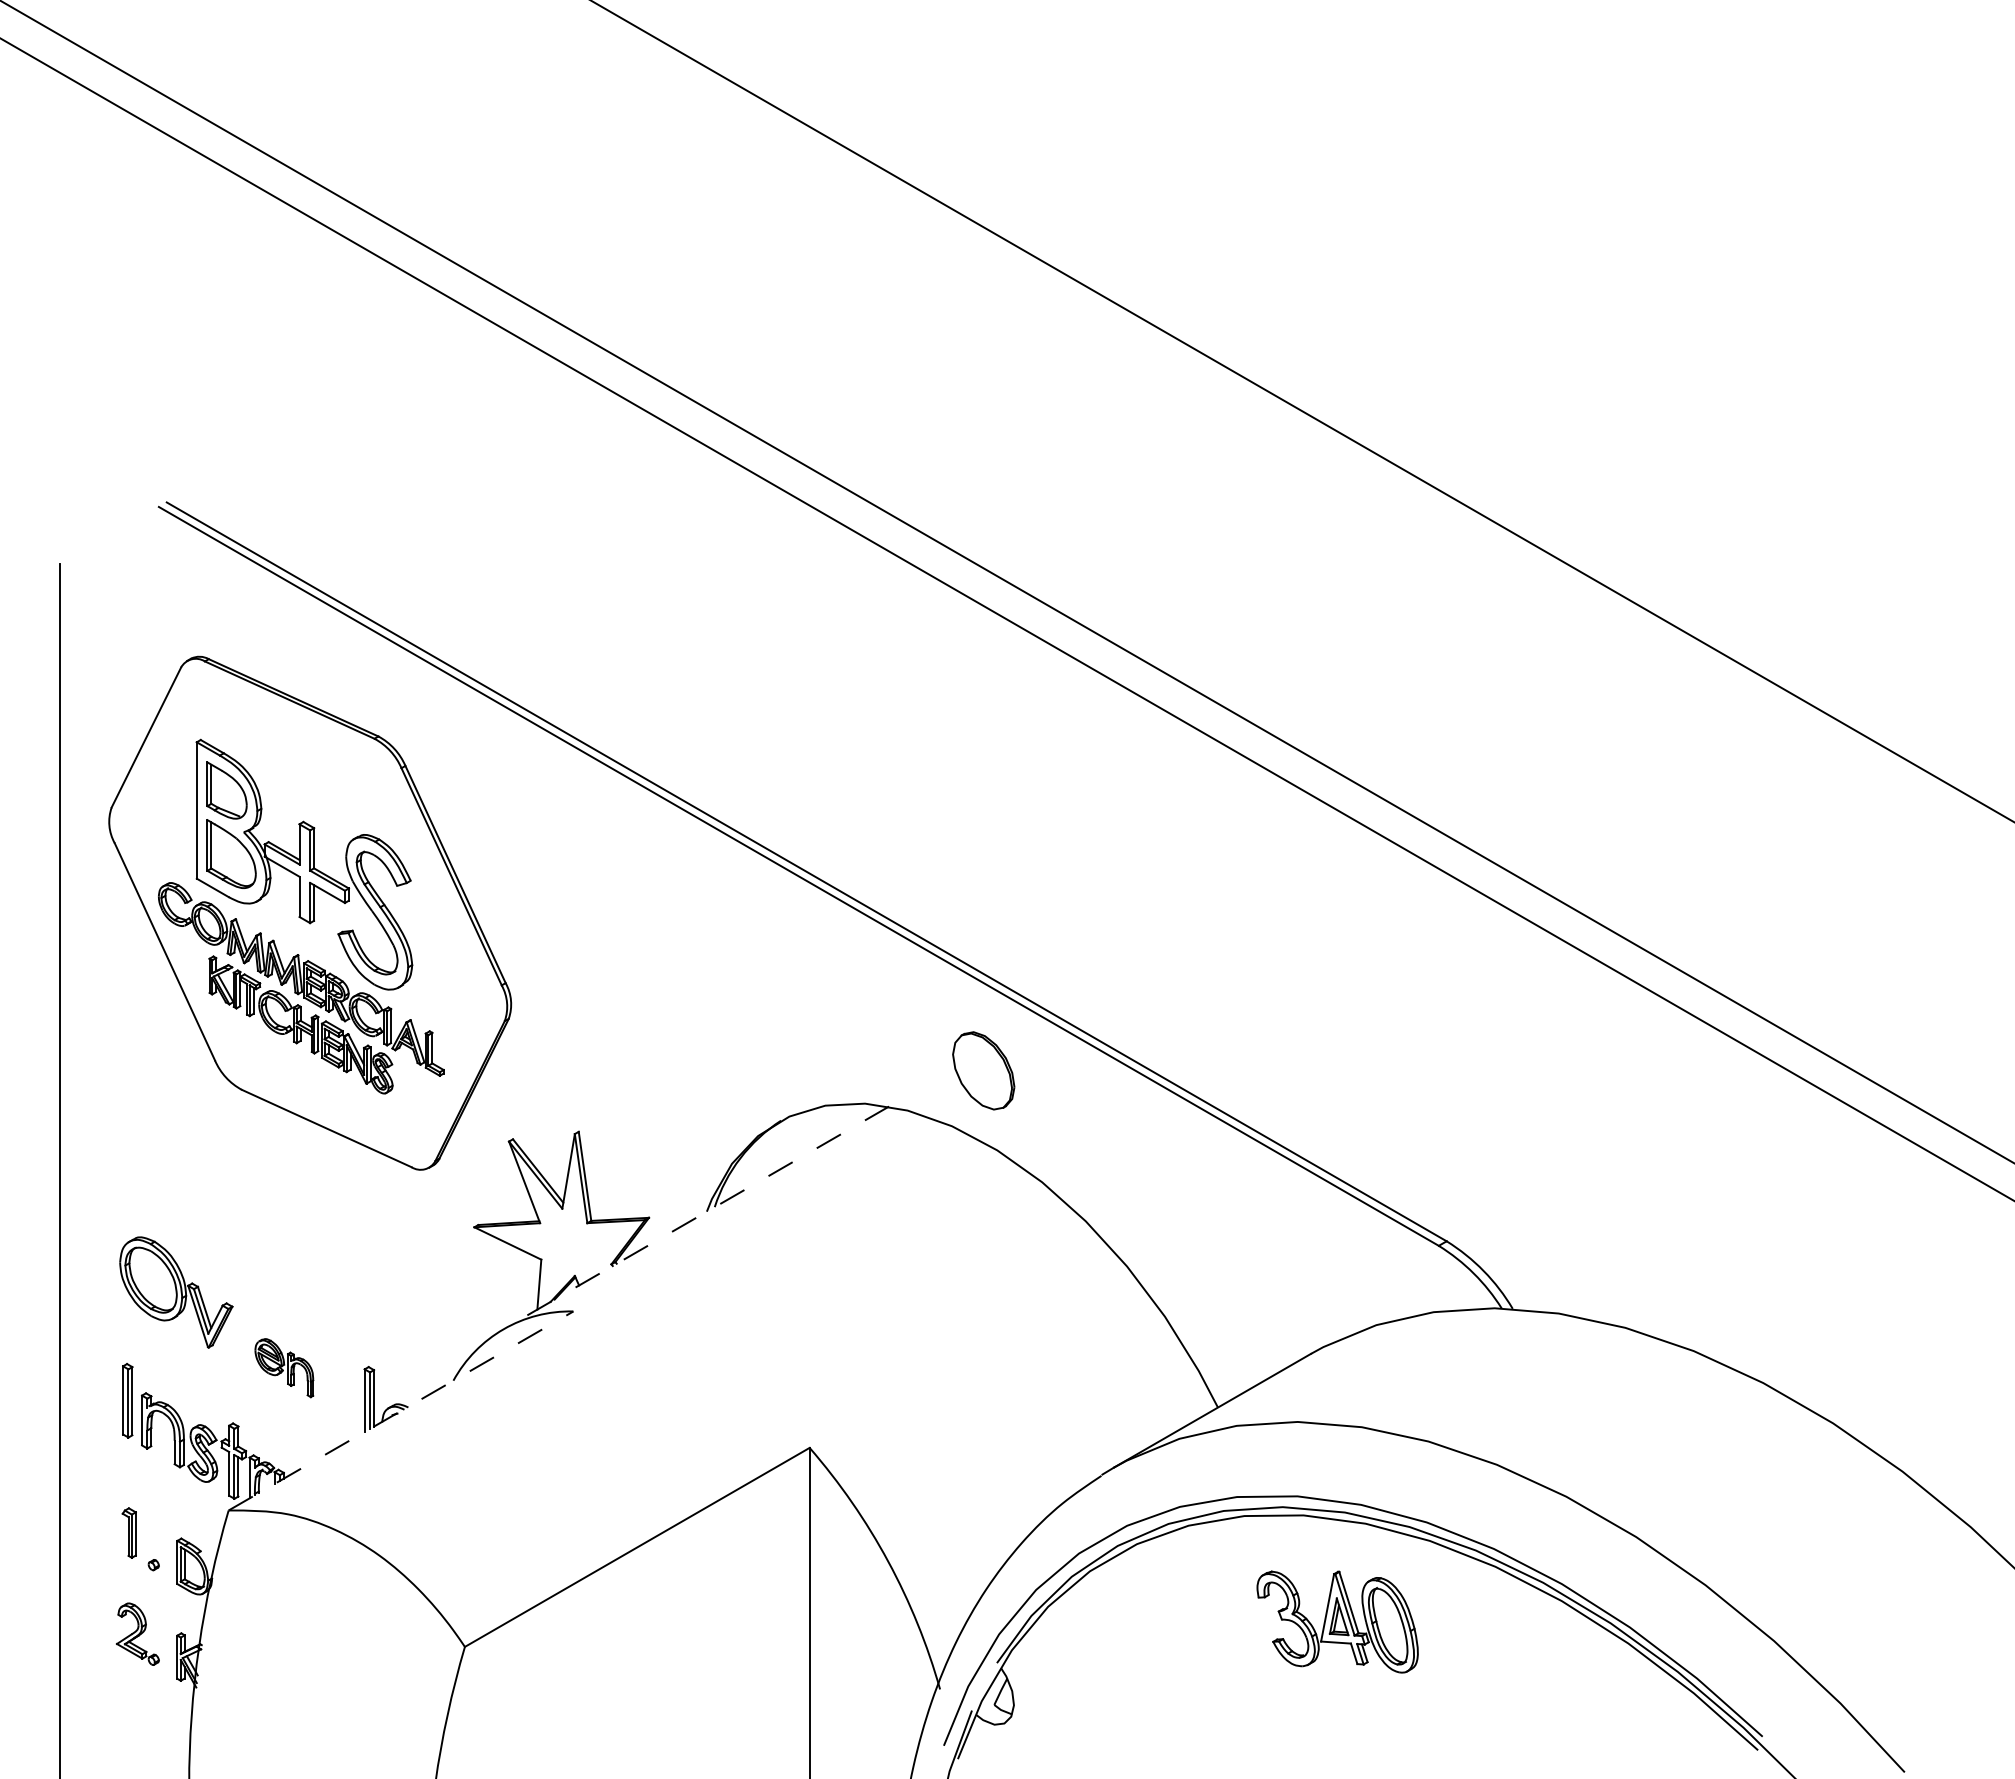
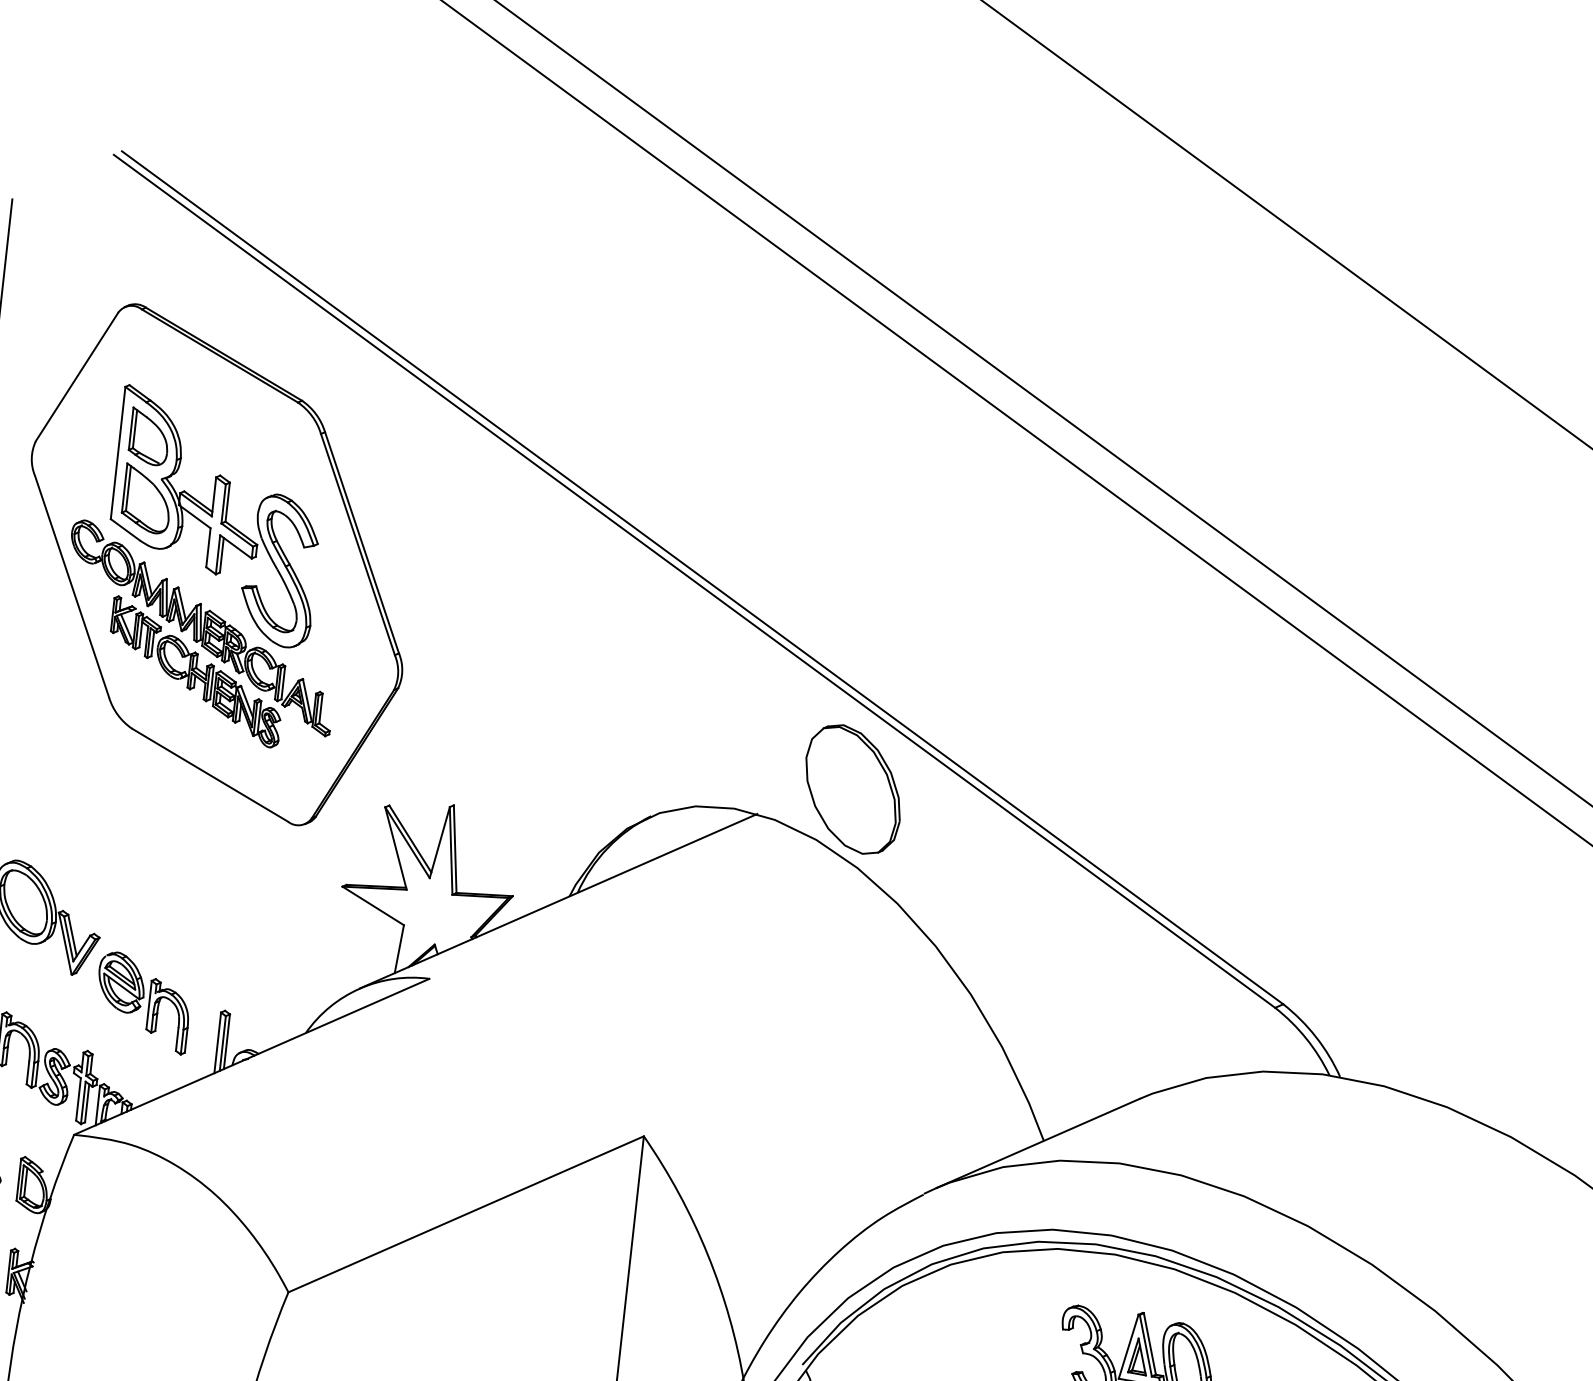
part: (983, 1070) -> (852, 789), size x1.67
line: (696, 1217) -> (558, 900), dashed -> solid
part: (284, 1367) -> (143, 1002), size x1.67
line: (401, 1410) -> (252, 1056), dashed -> solid

